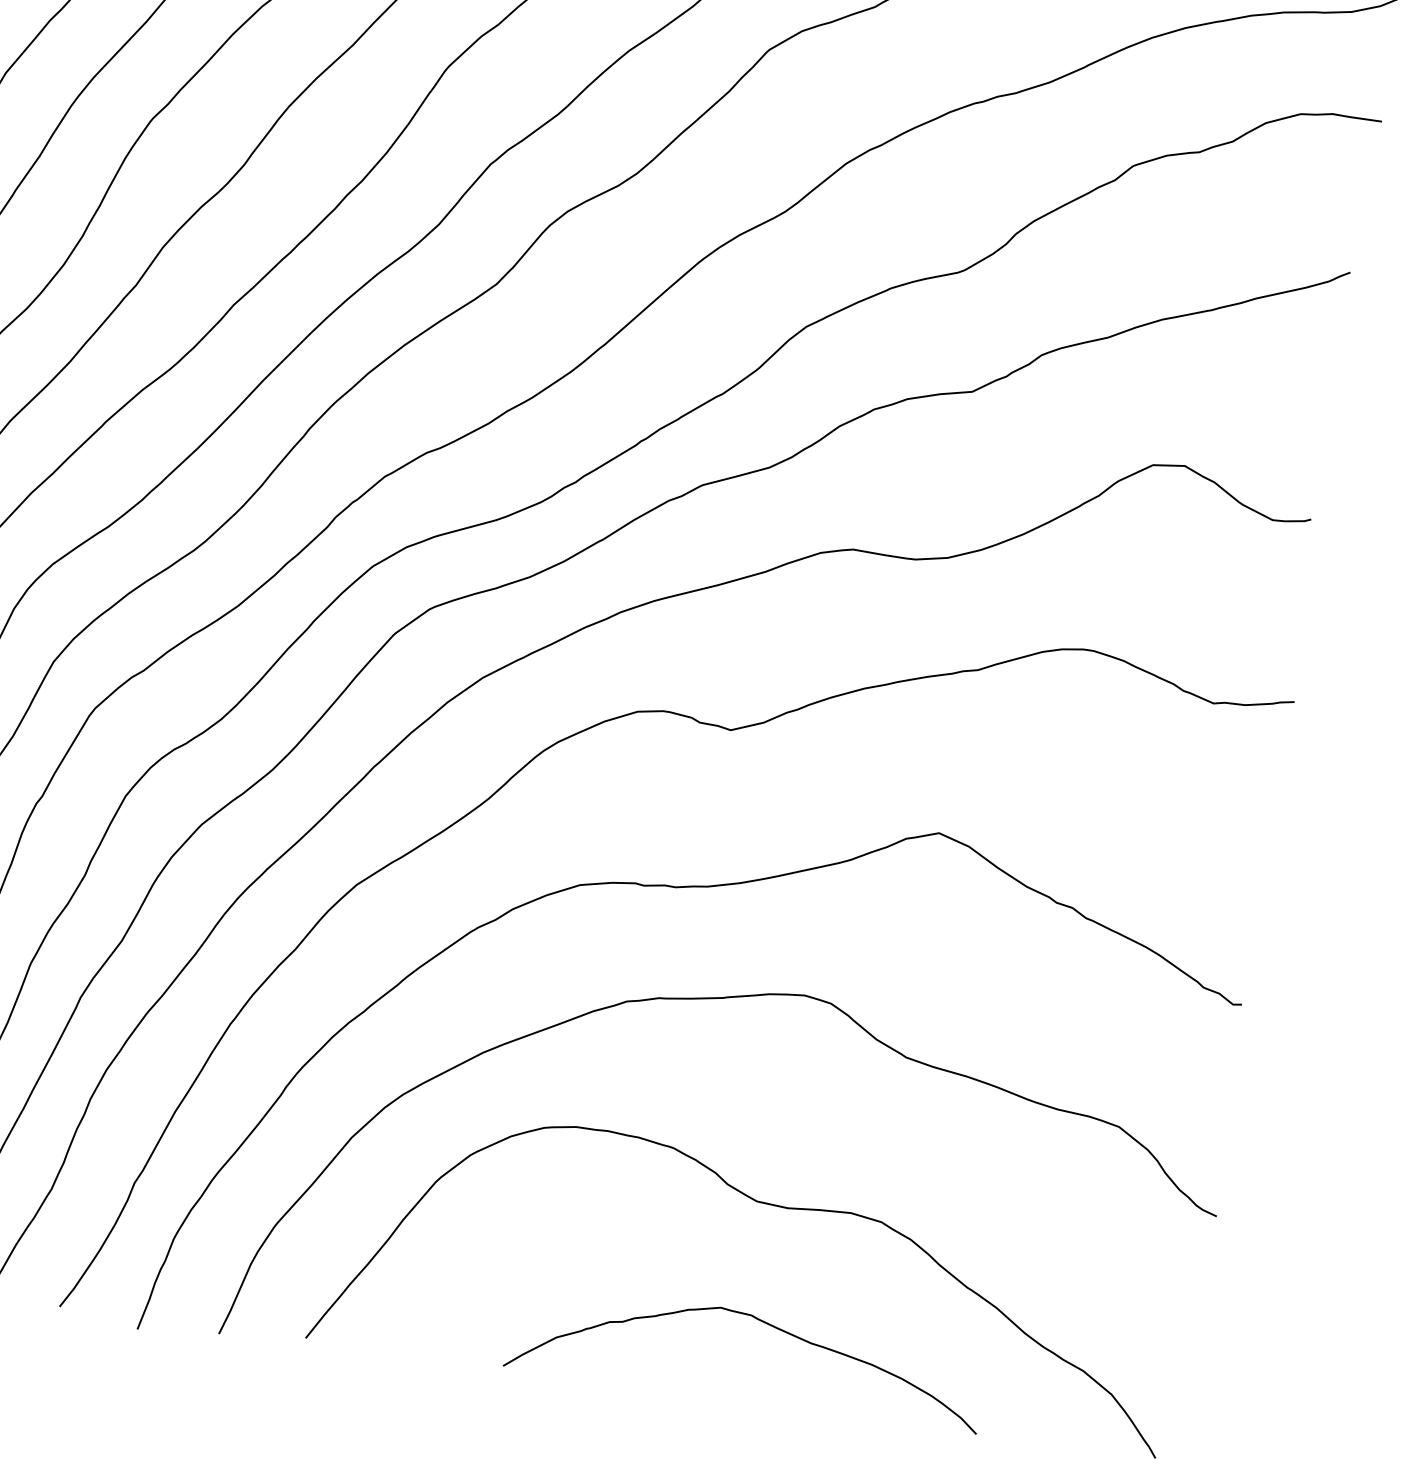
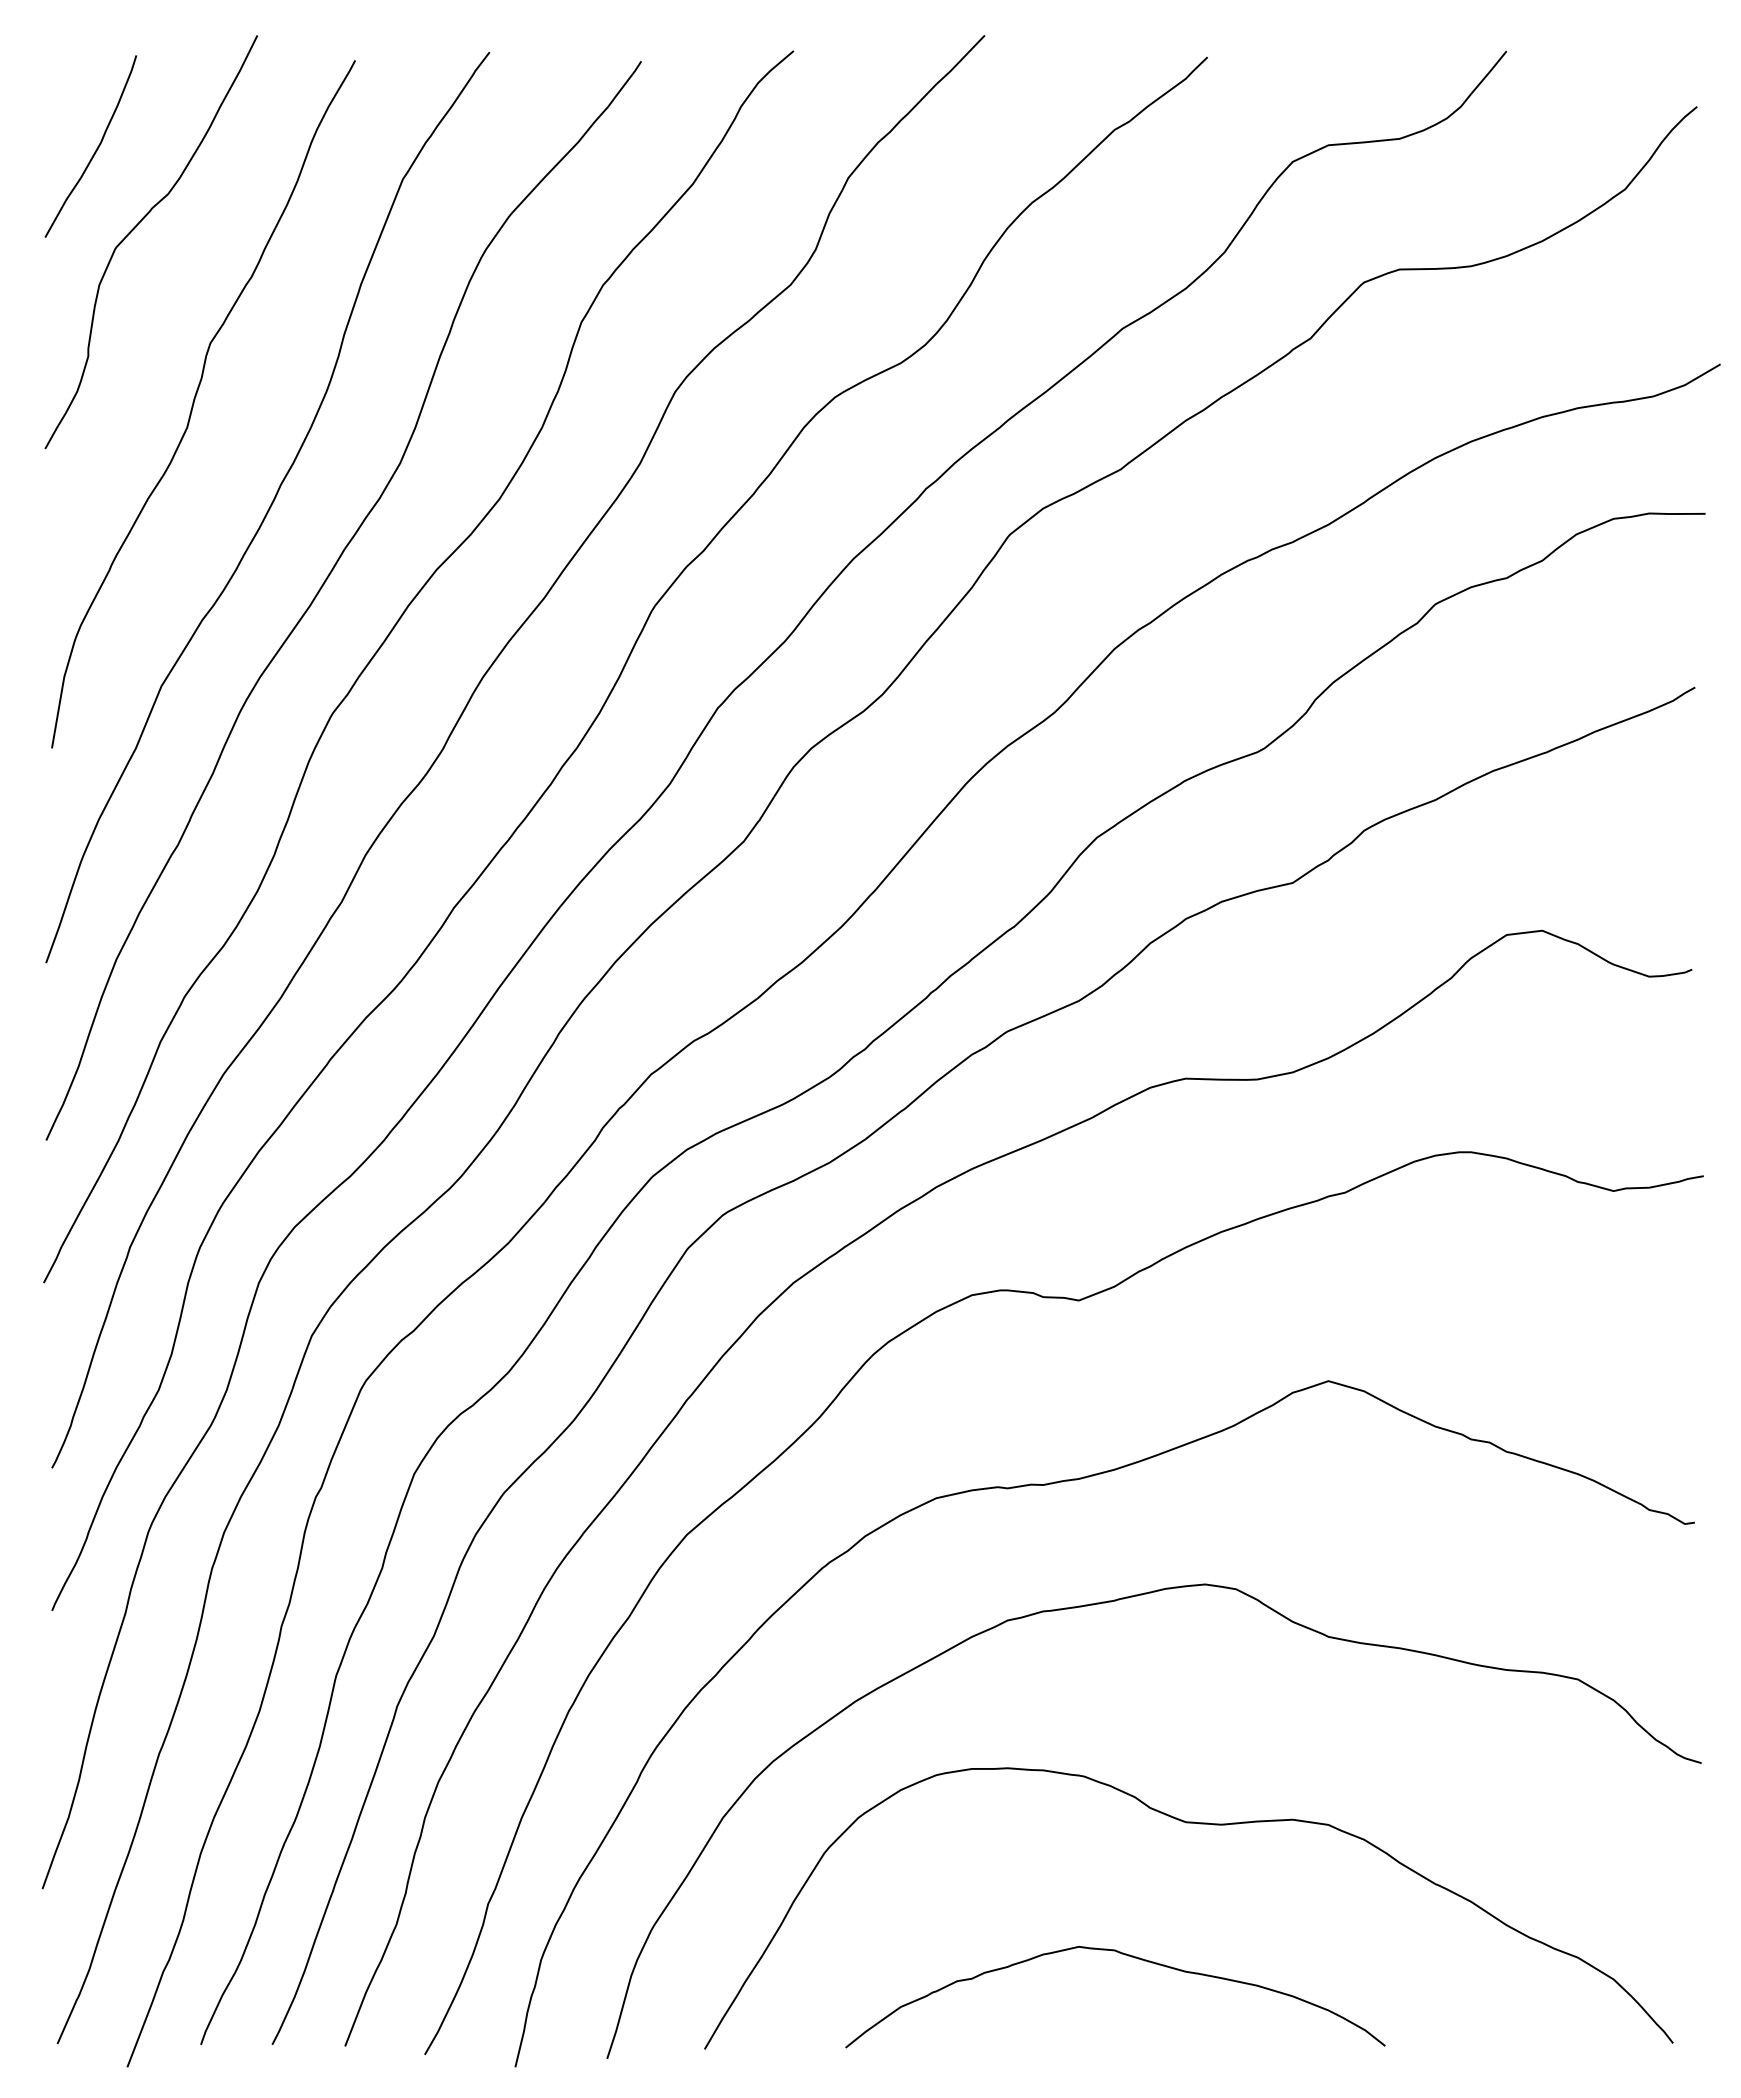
curve: (762, 1322) -> (1128, 1956), moved

